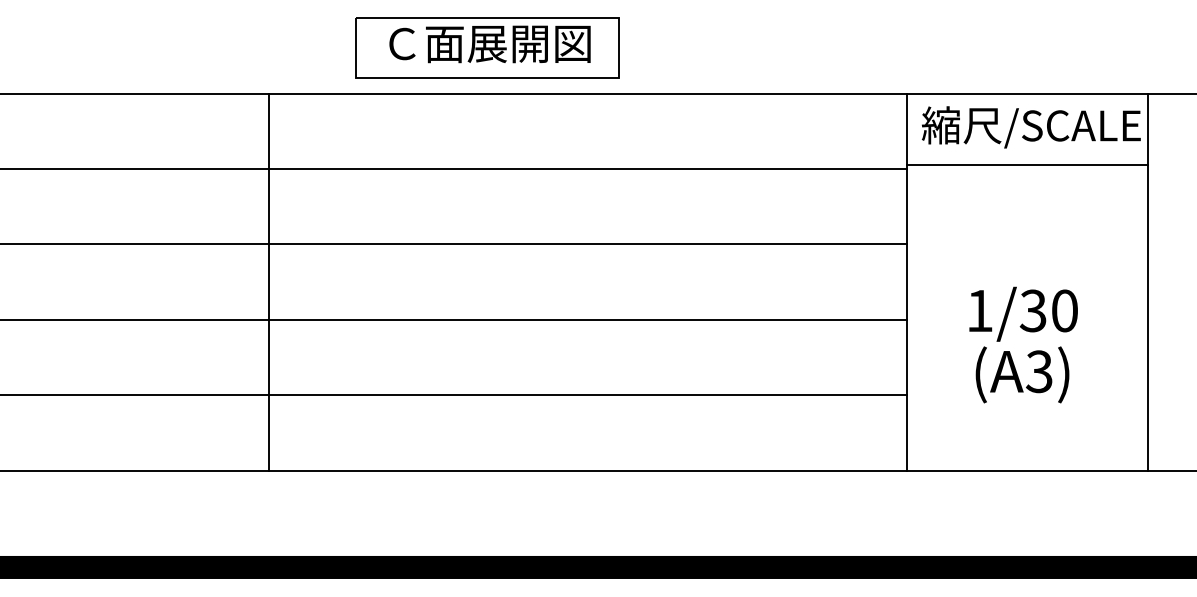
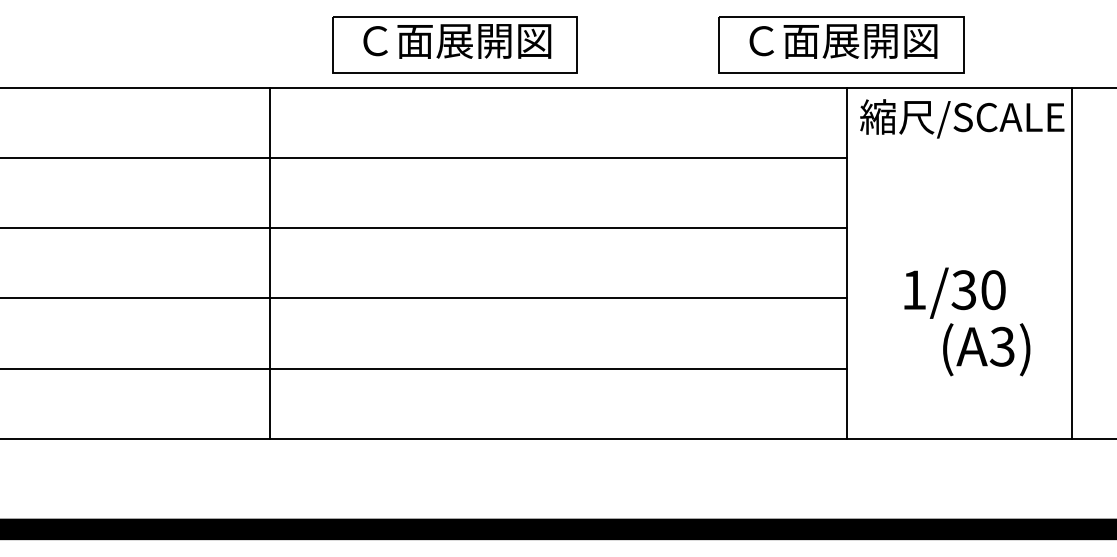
part: (901, 47) -> (841, 44), added
line: (1027, 165) -> (958, 154), removed
line: (268, 282) -> (269, 263), moved
text: (1022, 374) -> (986, 349), moved

